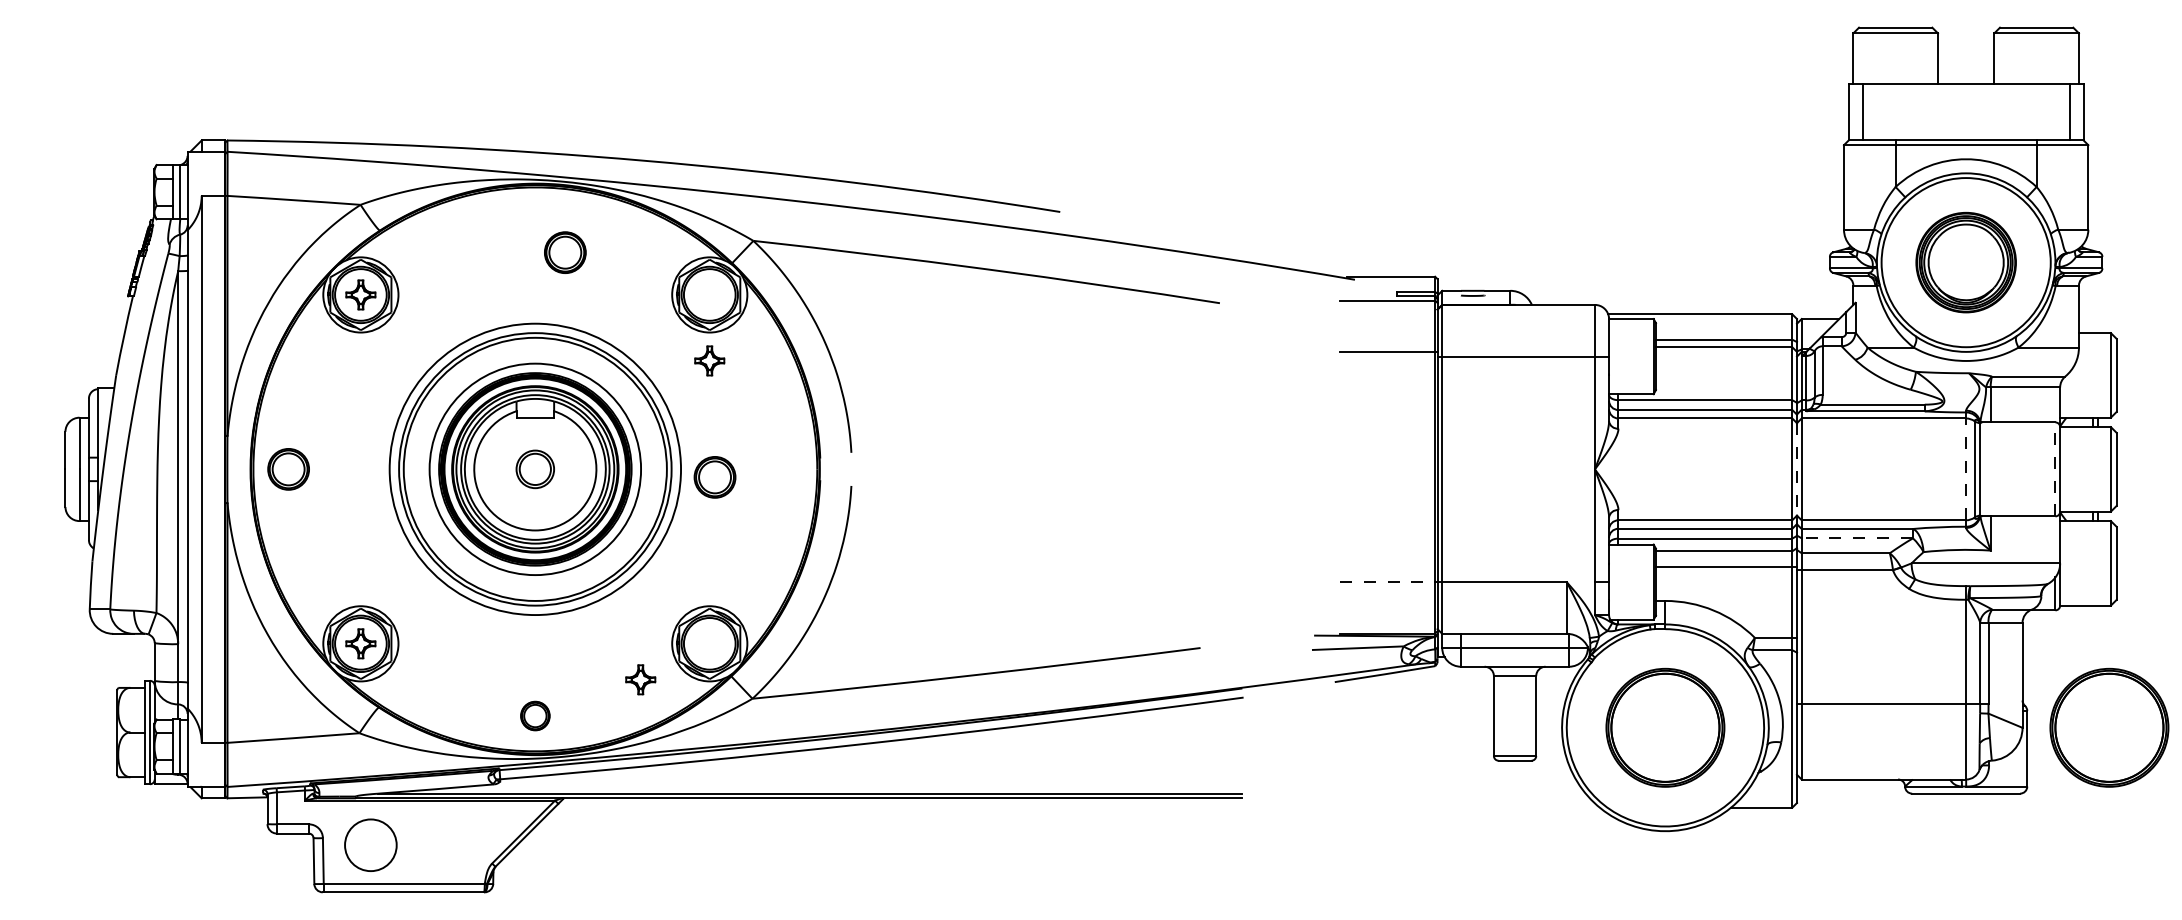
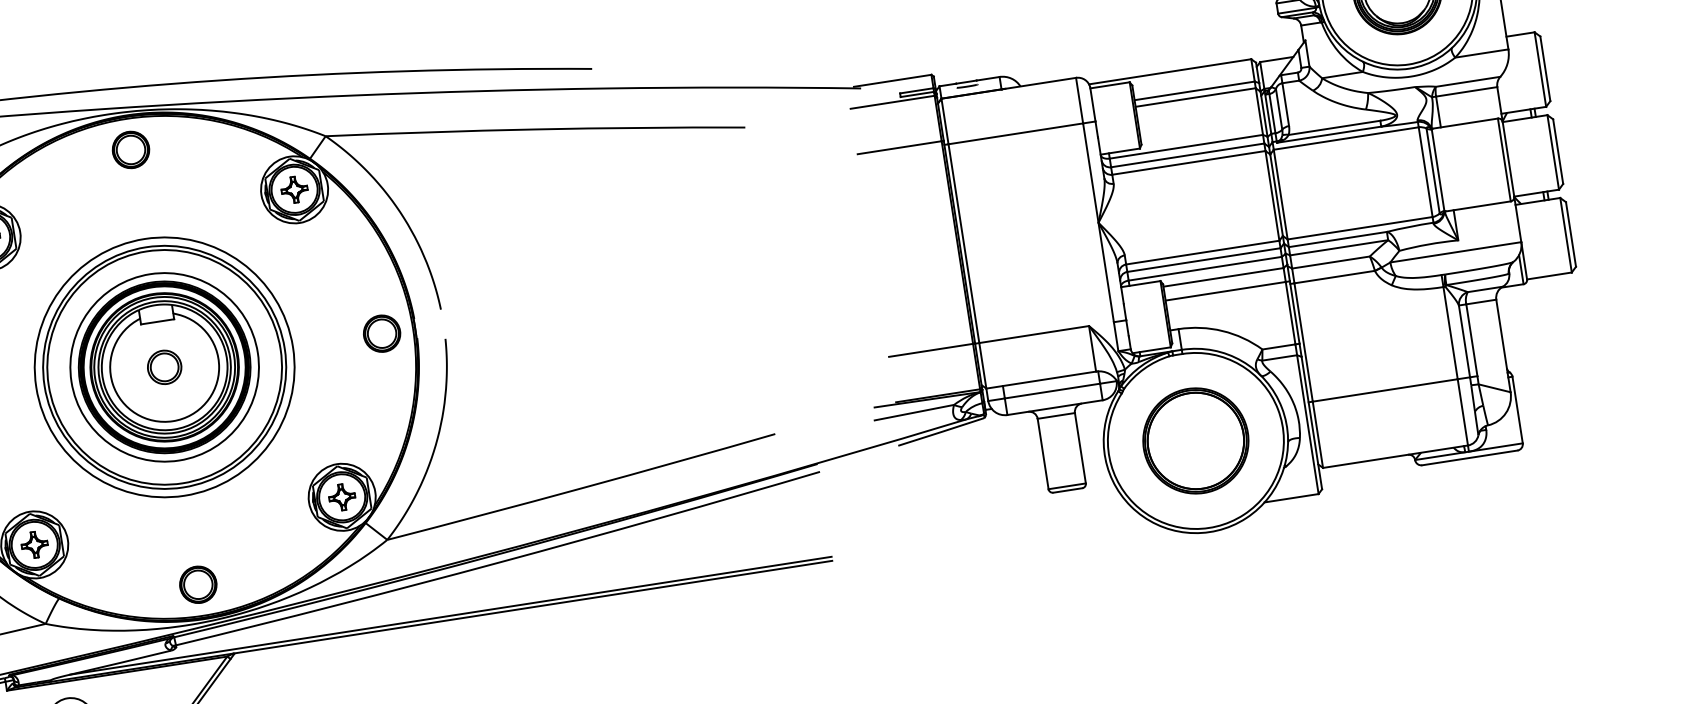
part: (565, 252) -> (131, 149), moved
part: (709, 360) -> (294, 189), moved
line: (1797, 469) -> (1277, 195), dashed -> solid
line: (1966, 469) -> (1425, 172), dashed -> solid
line: (2055, 469) -> (1504, 160), dashed -> solid
part: (714, 477) -> (381, 333), moved
line: (1857, 538) -> (1339, 247), dashed -> solid
line: (1387, 582) -> (931, 350), dashed -> solid
part: (640, 679) -> (341, 497), moved
part: (535, 715) -> (198, 584), size x1.43
part: (2109, 727) -> (1587, 380), removed

